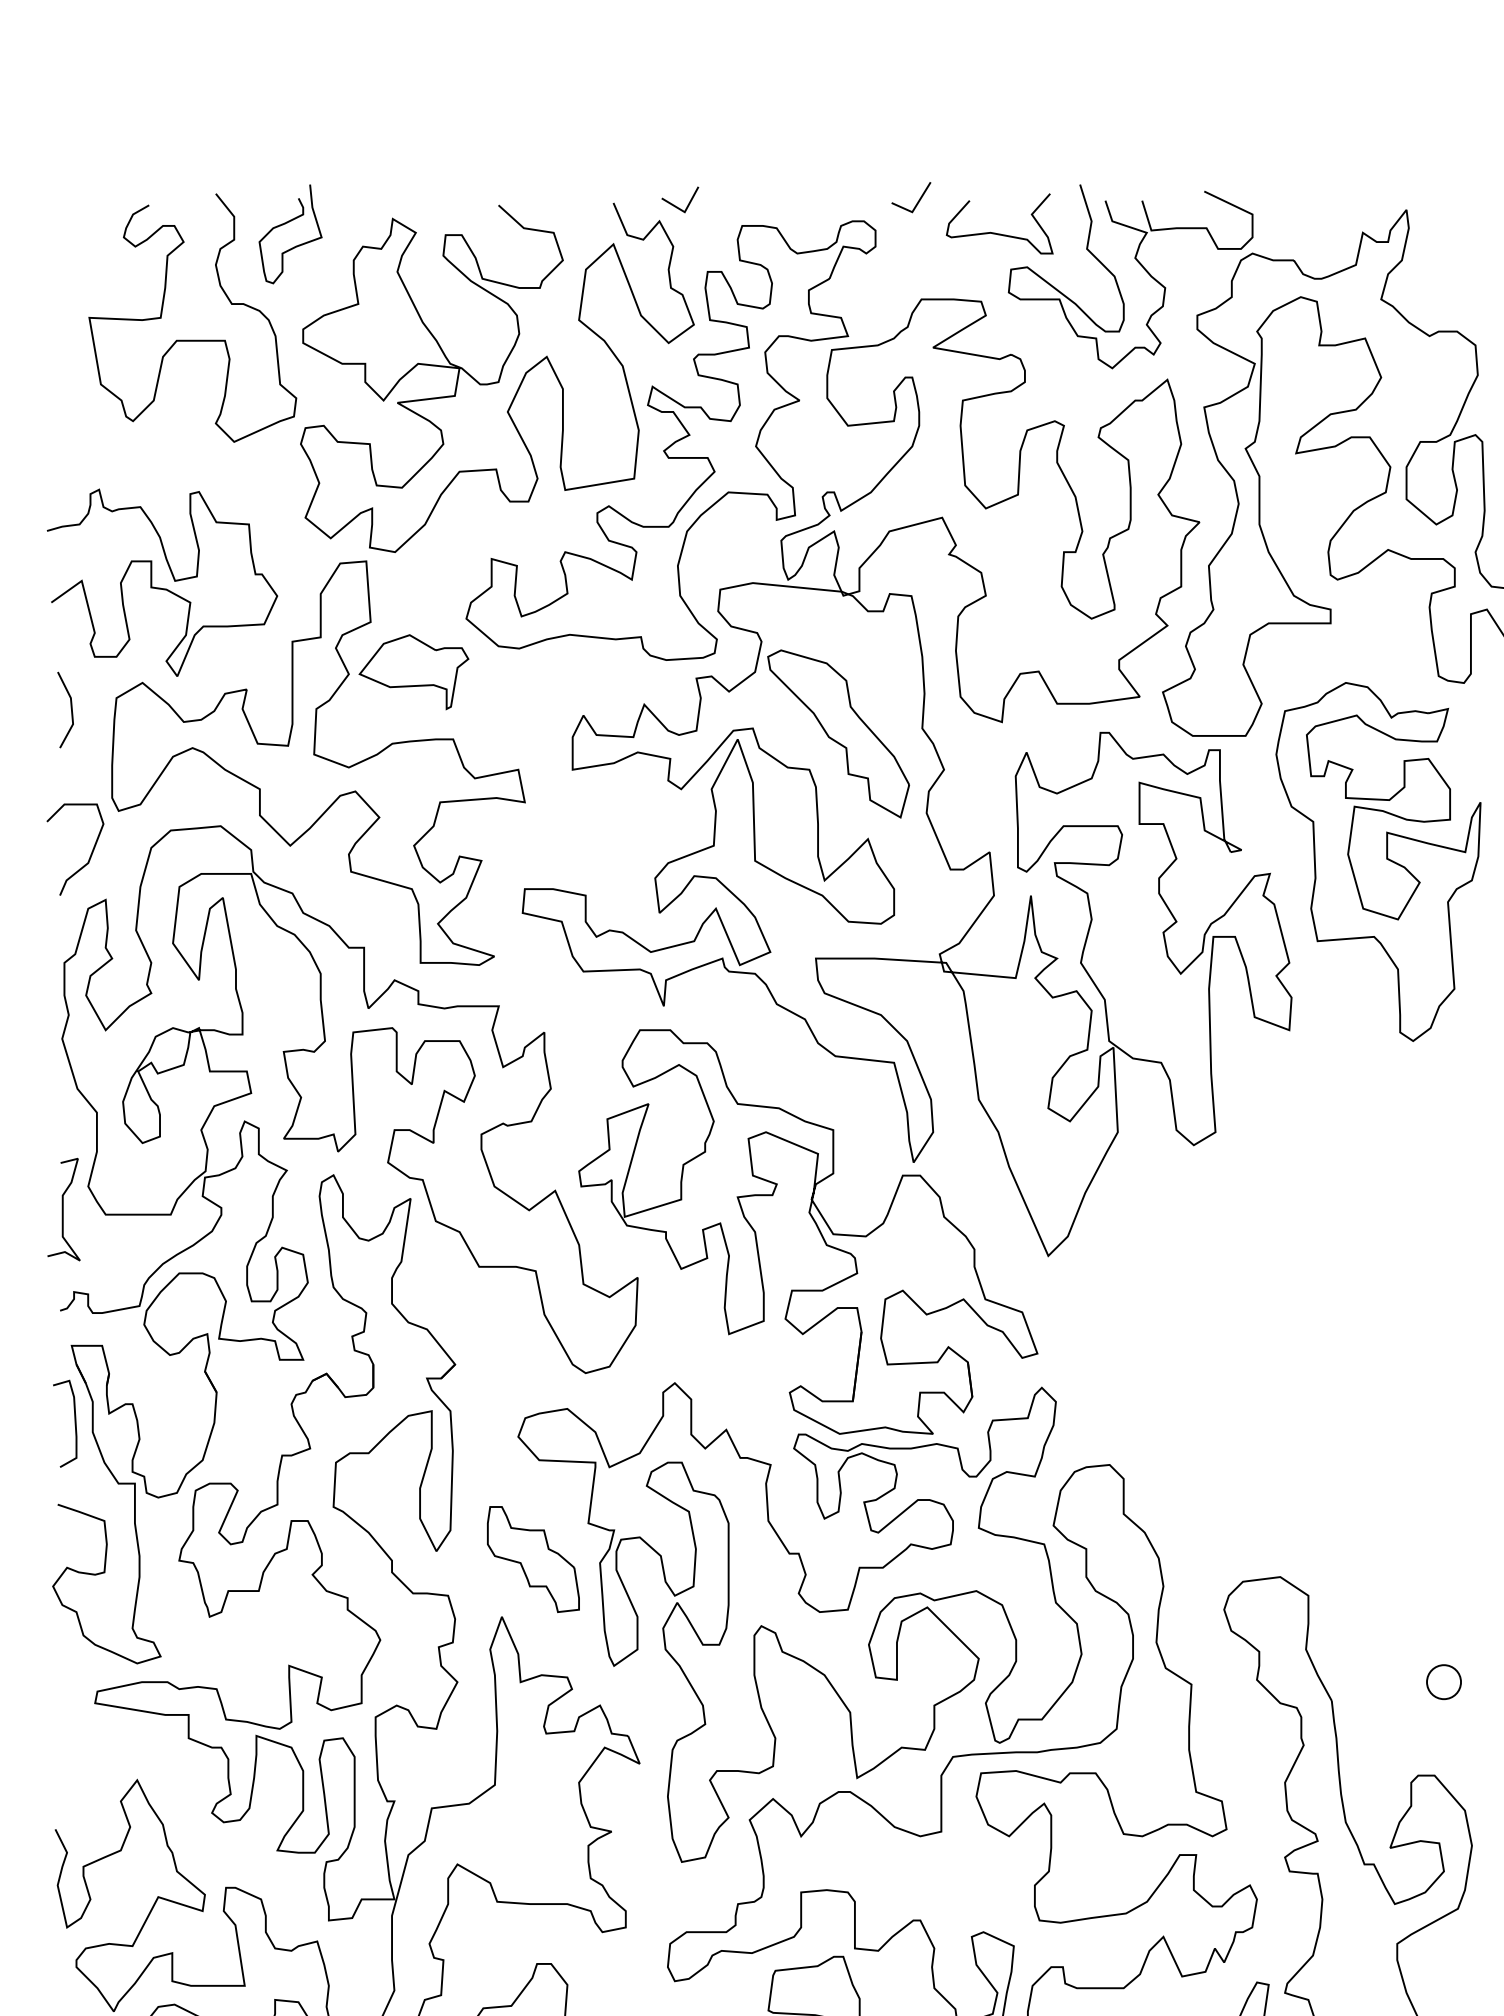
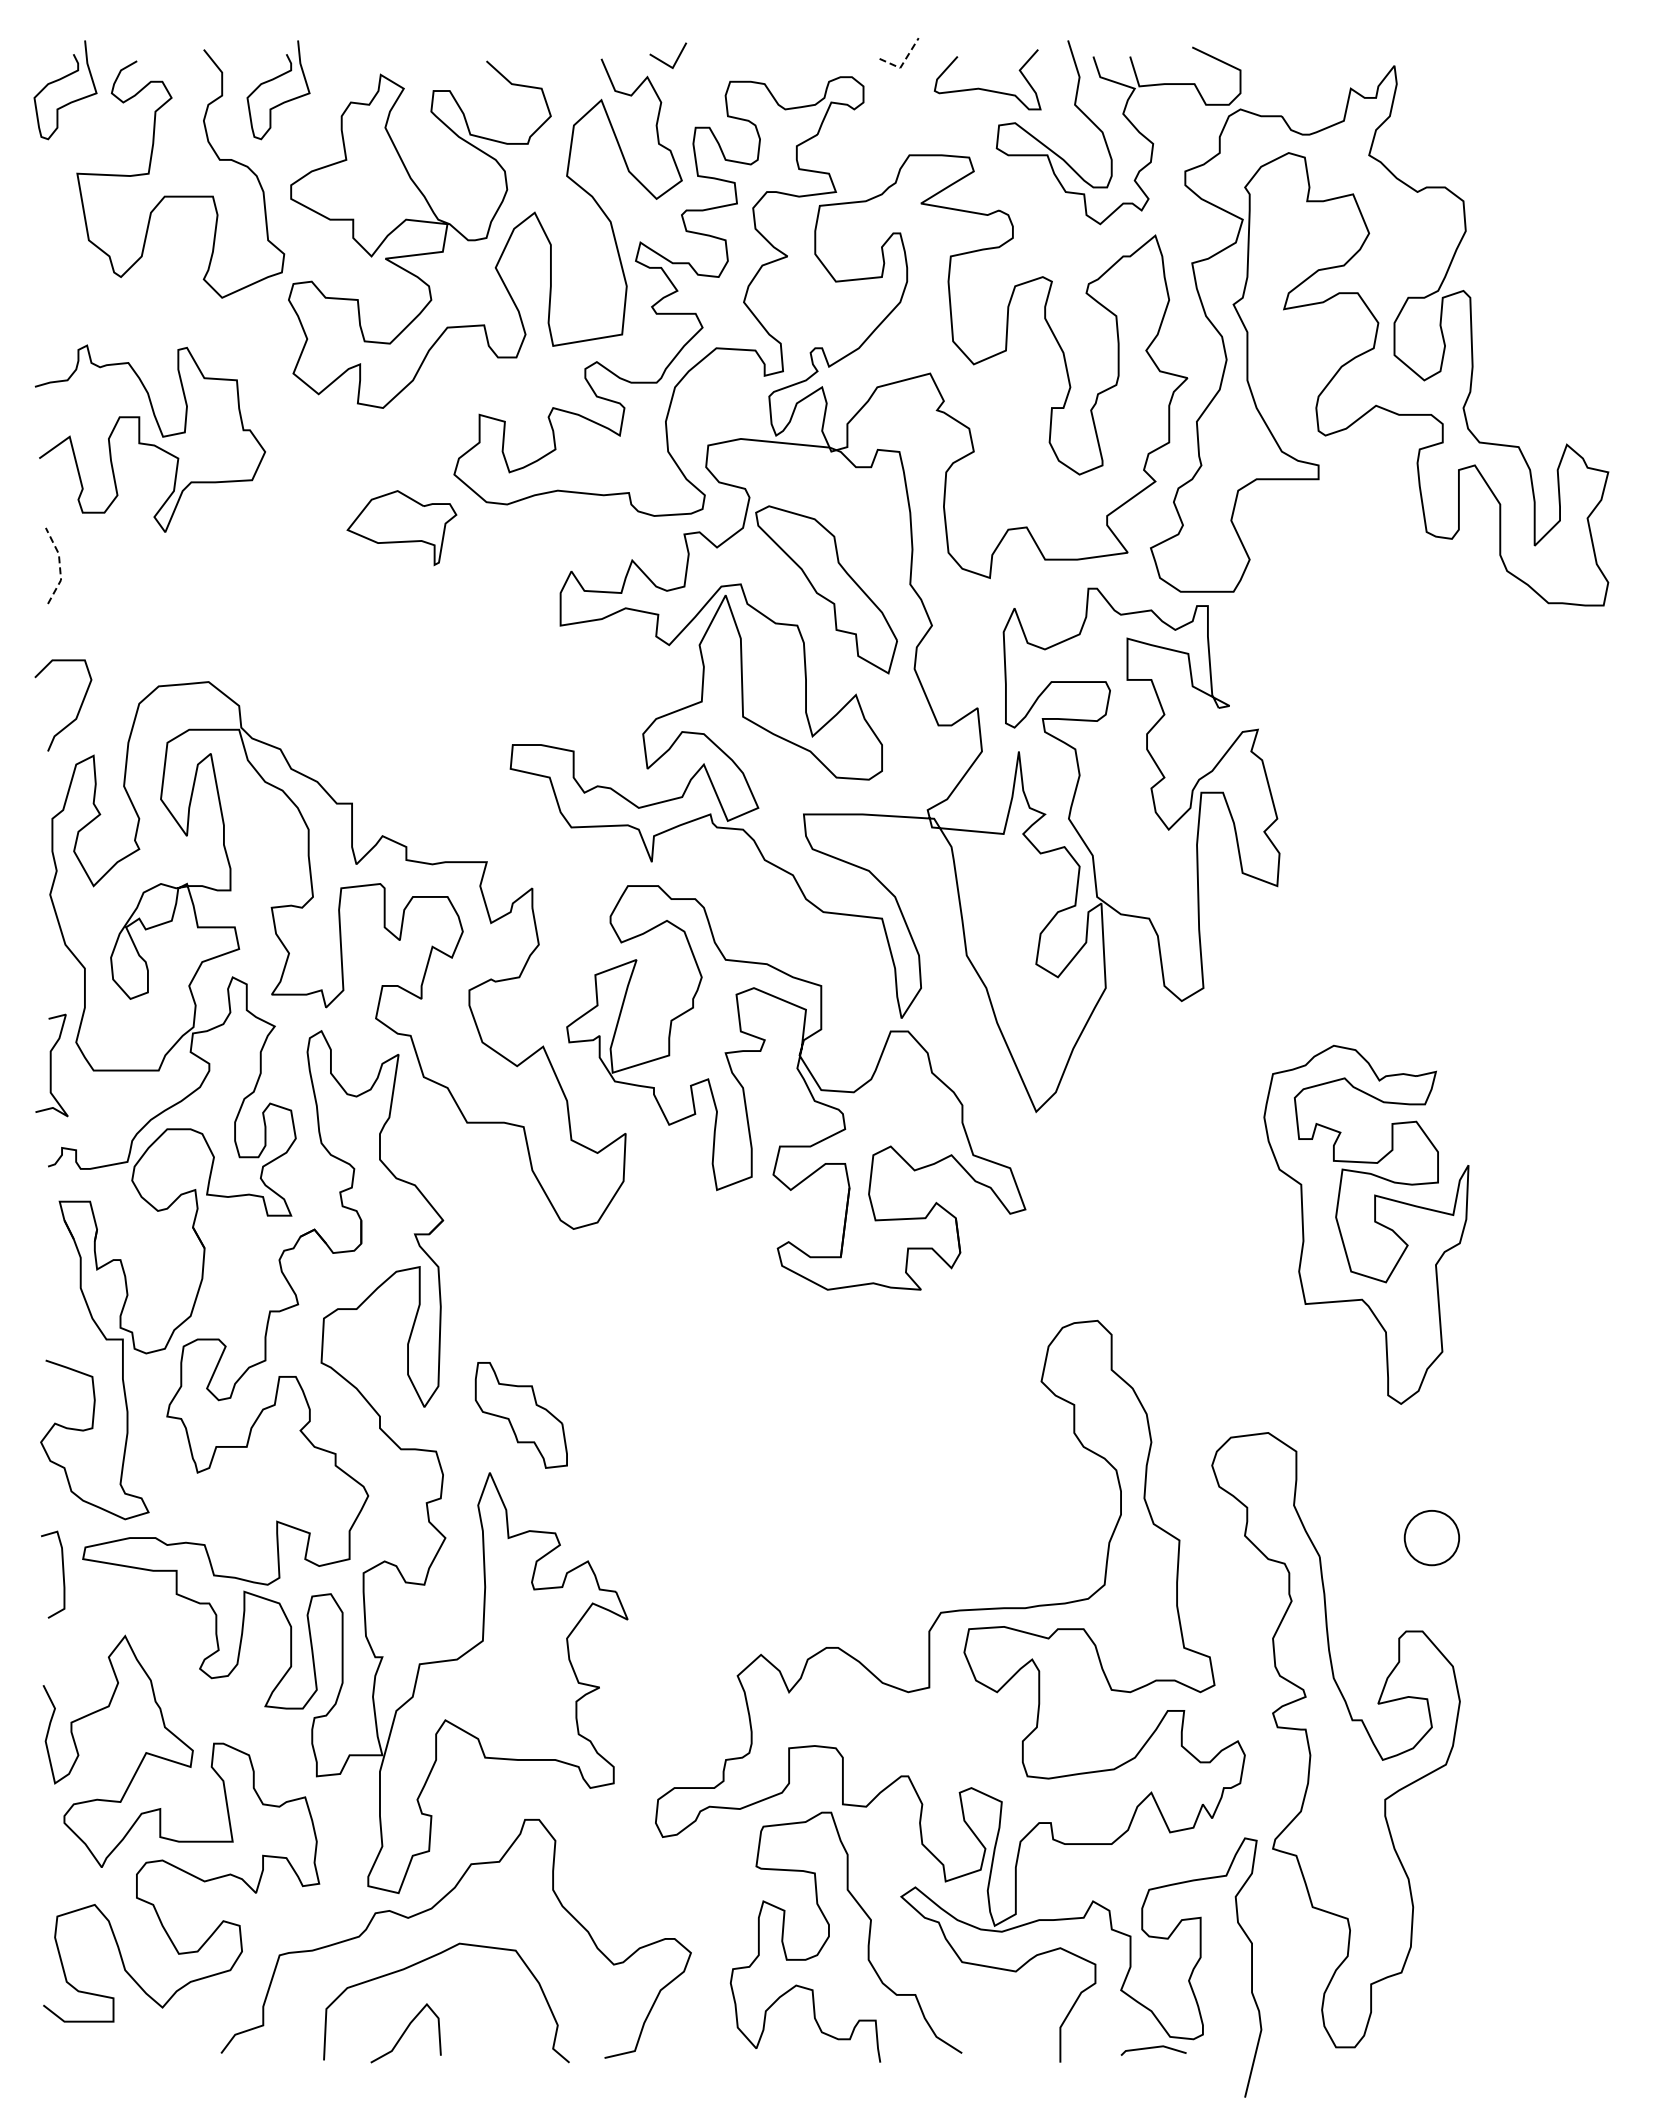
line: (915, 207) -> (903, 63), solid -> dashed
curve: (72, 224) -> (60, 80), added
line: (71, 709) -> (59, 565), solid -> dashed
part: (318, 762) -> (306, 618), removed
part: (1386, 859) -> (1374, 1222), moved
curve: (74, 1423) -> (62, 1574), moved
part: (799, 1622) -> (787, 1478), removed
circle: (1443, 1682) -> (1431, 1538), size x1.6

